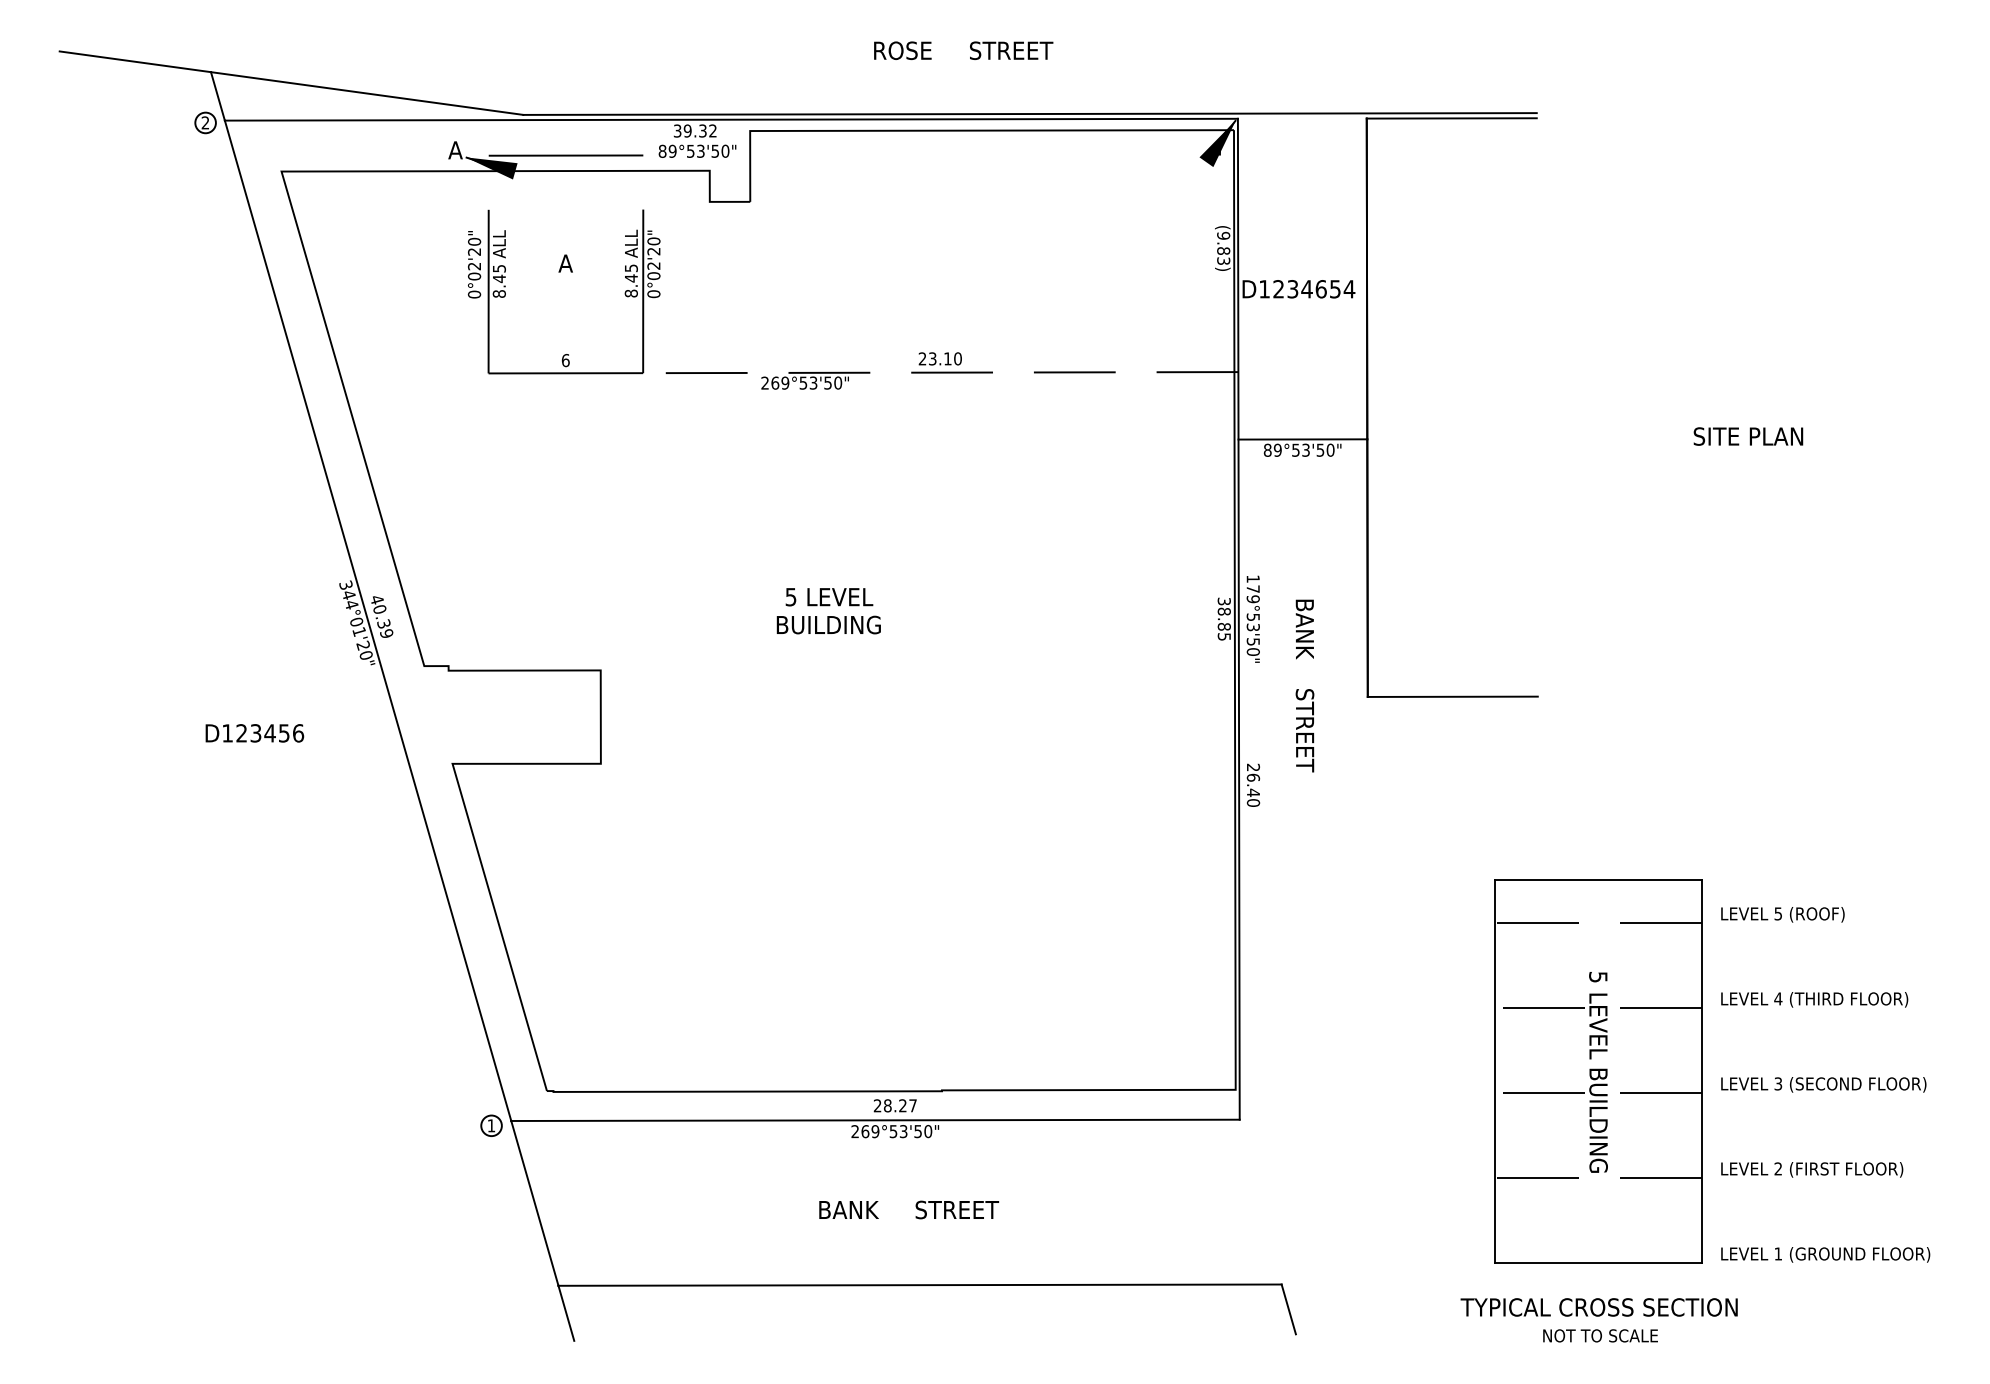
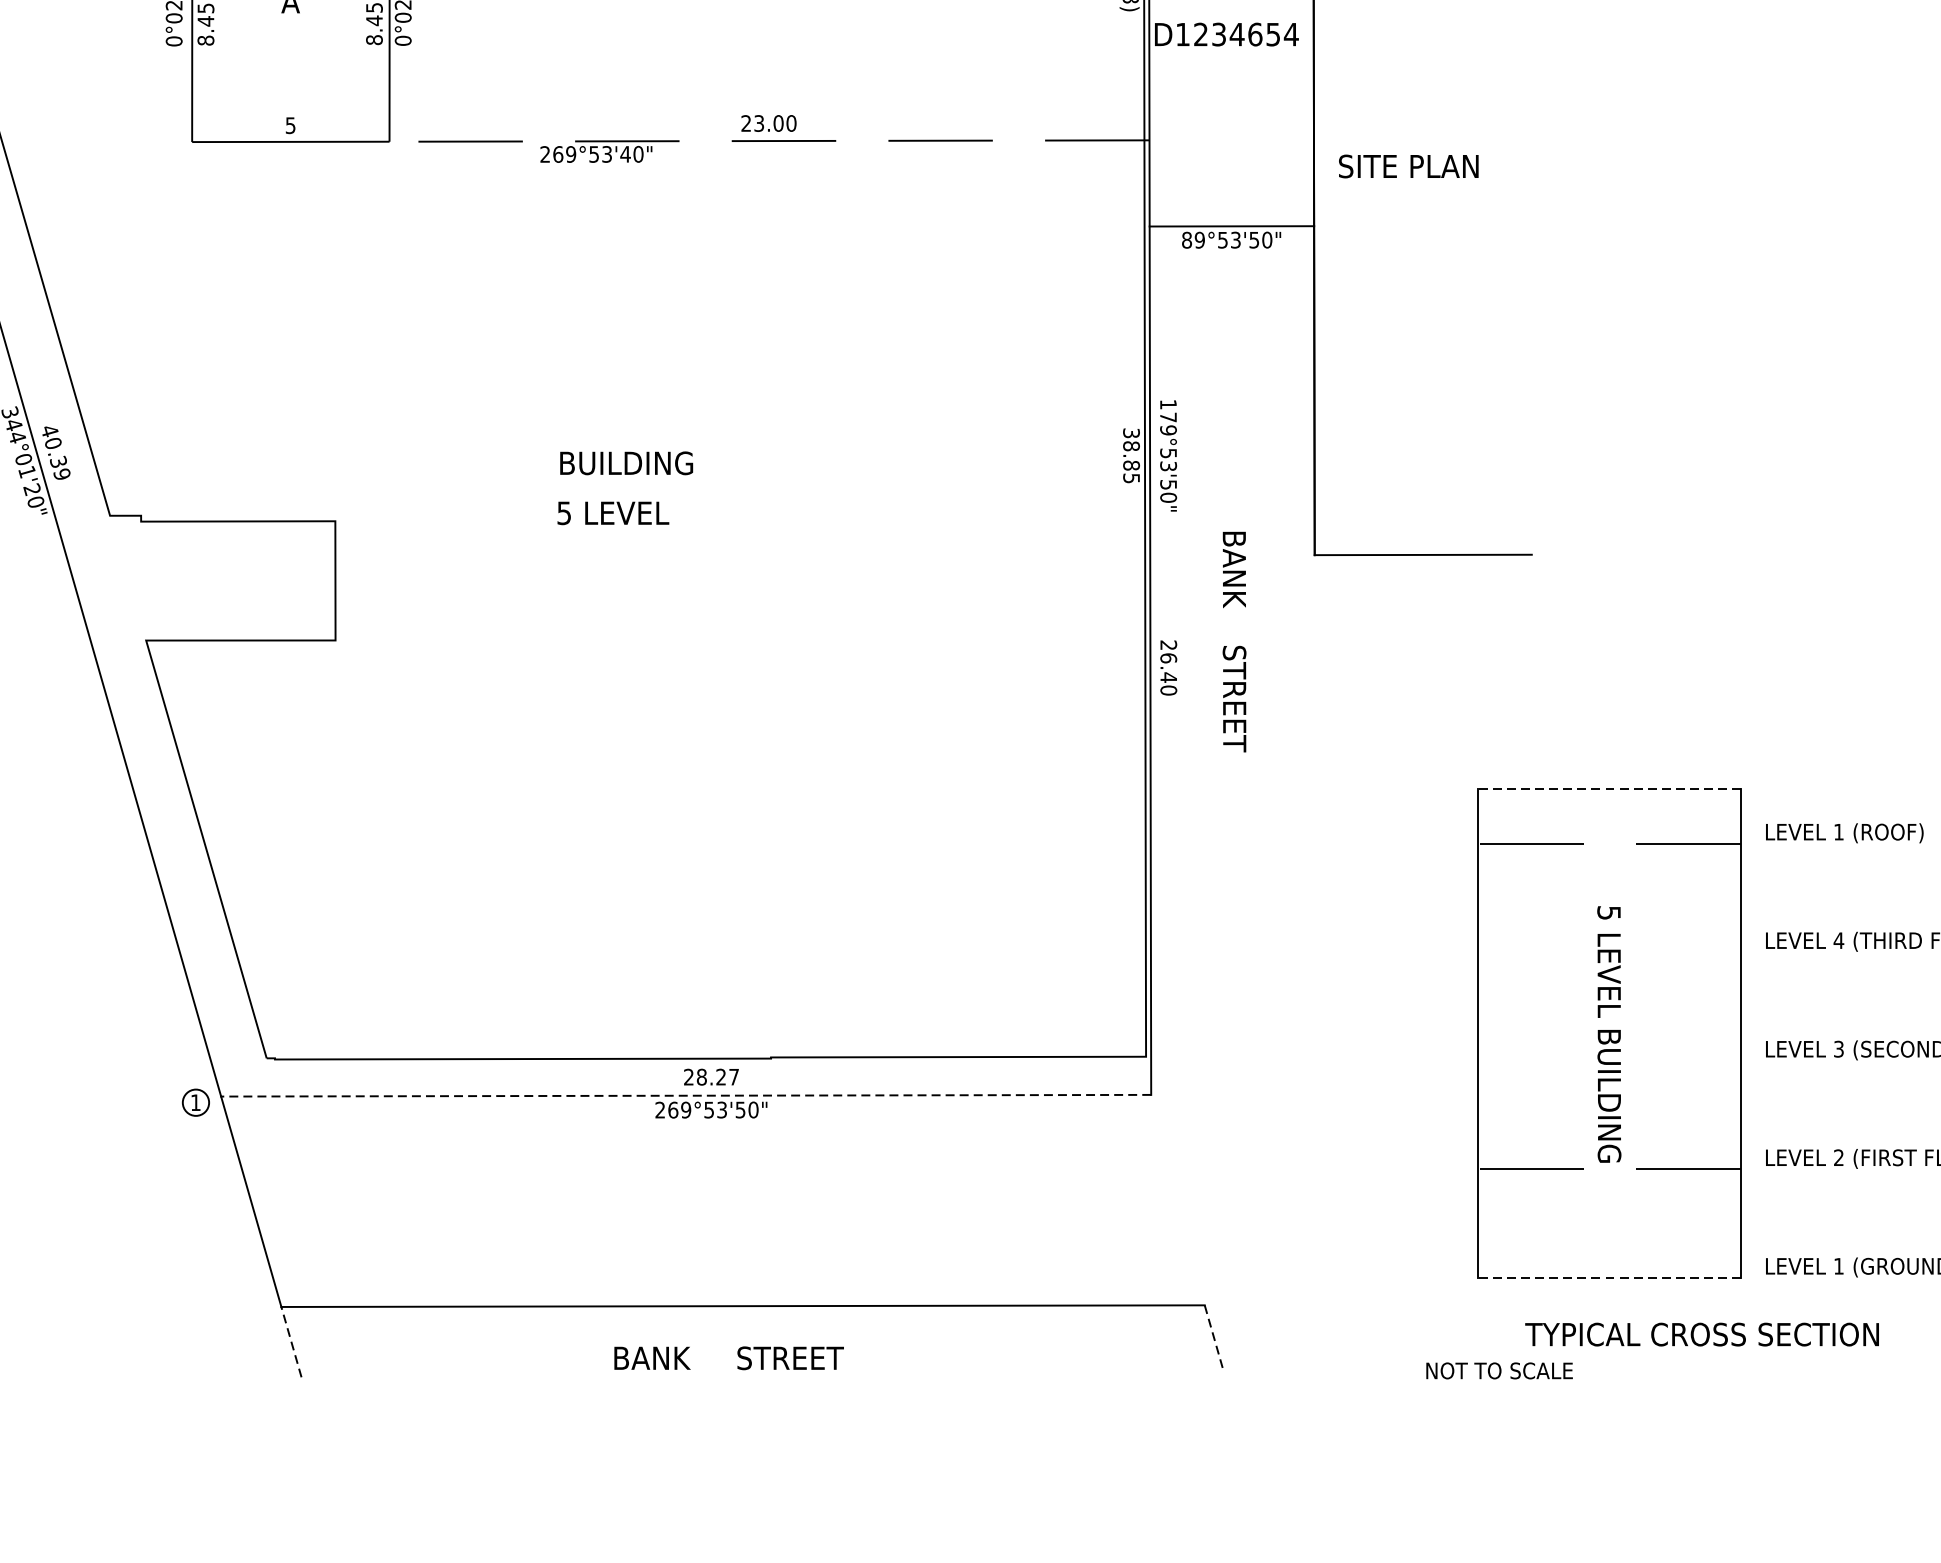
text: (947, 358) -> (778, 123), 23.10 -> 23.00
text: (565, 360) -> (290, 125), 6 -> 5
text: (827, 382) -> (624, 153), 269°53'50" -> 269°53'40"
text: (1748, 436) -> (1408, 166), moved
text: (829, 597) -> (613, 513), moved
text: (1304, 685) -> (1233, 641), moved
line: (1597, 880) -> (1608, 789), solid -> dashed
text: (1777, 913) -> (1837, 831), 5 -> 1
line: (1539, 1007) -> (1533, 951), removed
line: (1656, 1007) -> (1683, 951), removed
line: (1539, 1092) -> (1533, 1060), removed
line: (1656, 1092) -> (1683, 1060), removed
line: (875, 1120) -> (686, 1095), solid -> dashed
text: (909, 1209) -> (729, 1357), moved
line: (1597, 1263) -> (1608, 1278), solid -> dashed
text: (1598, 1307) -> (1701, 1334), moved
line: (1288, 1309) -> (1213, 1337), solid -> dashed
line: (566, 1313) -> (291, 1342), solid -> dashed
text: (1600, 1335) -> (1499, 1370), moved

